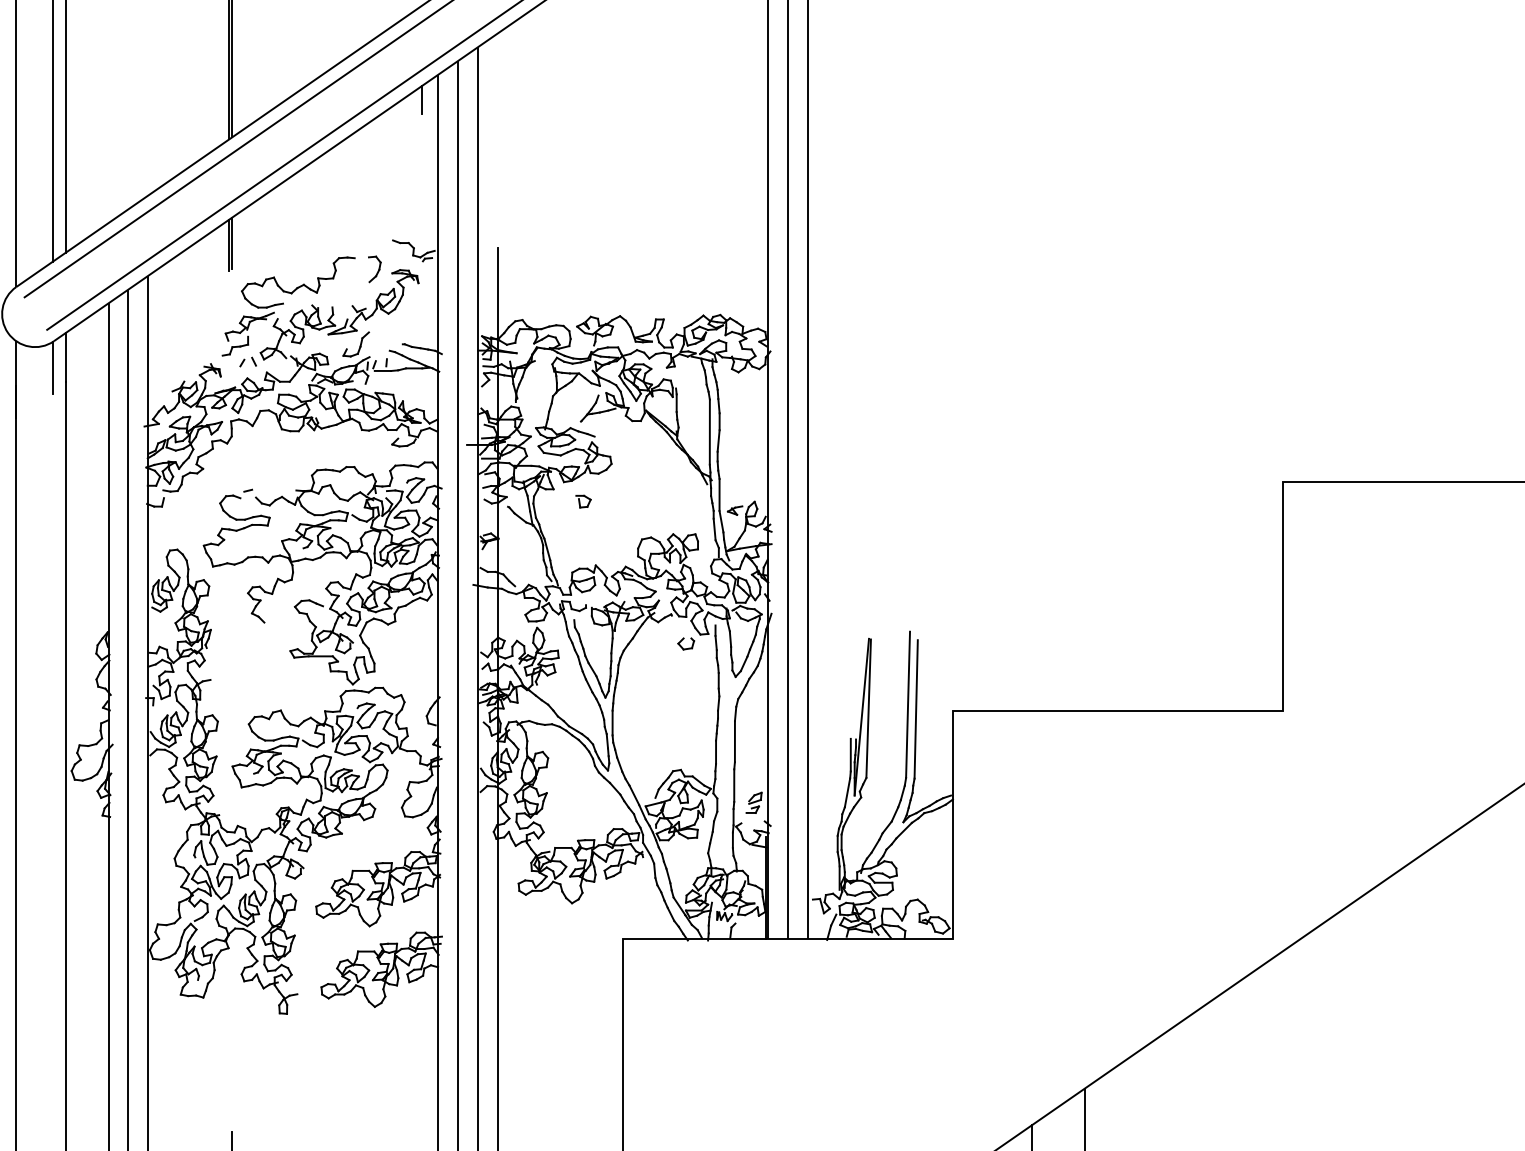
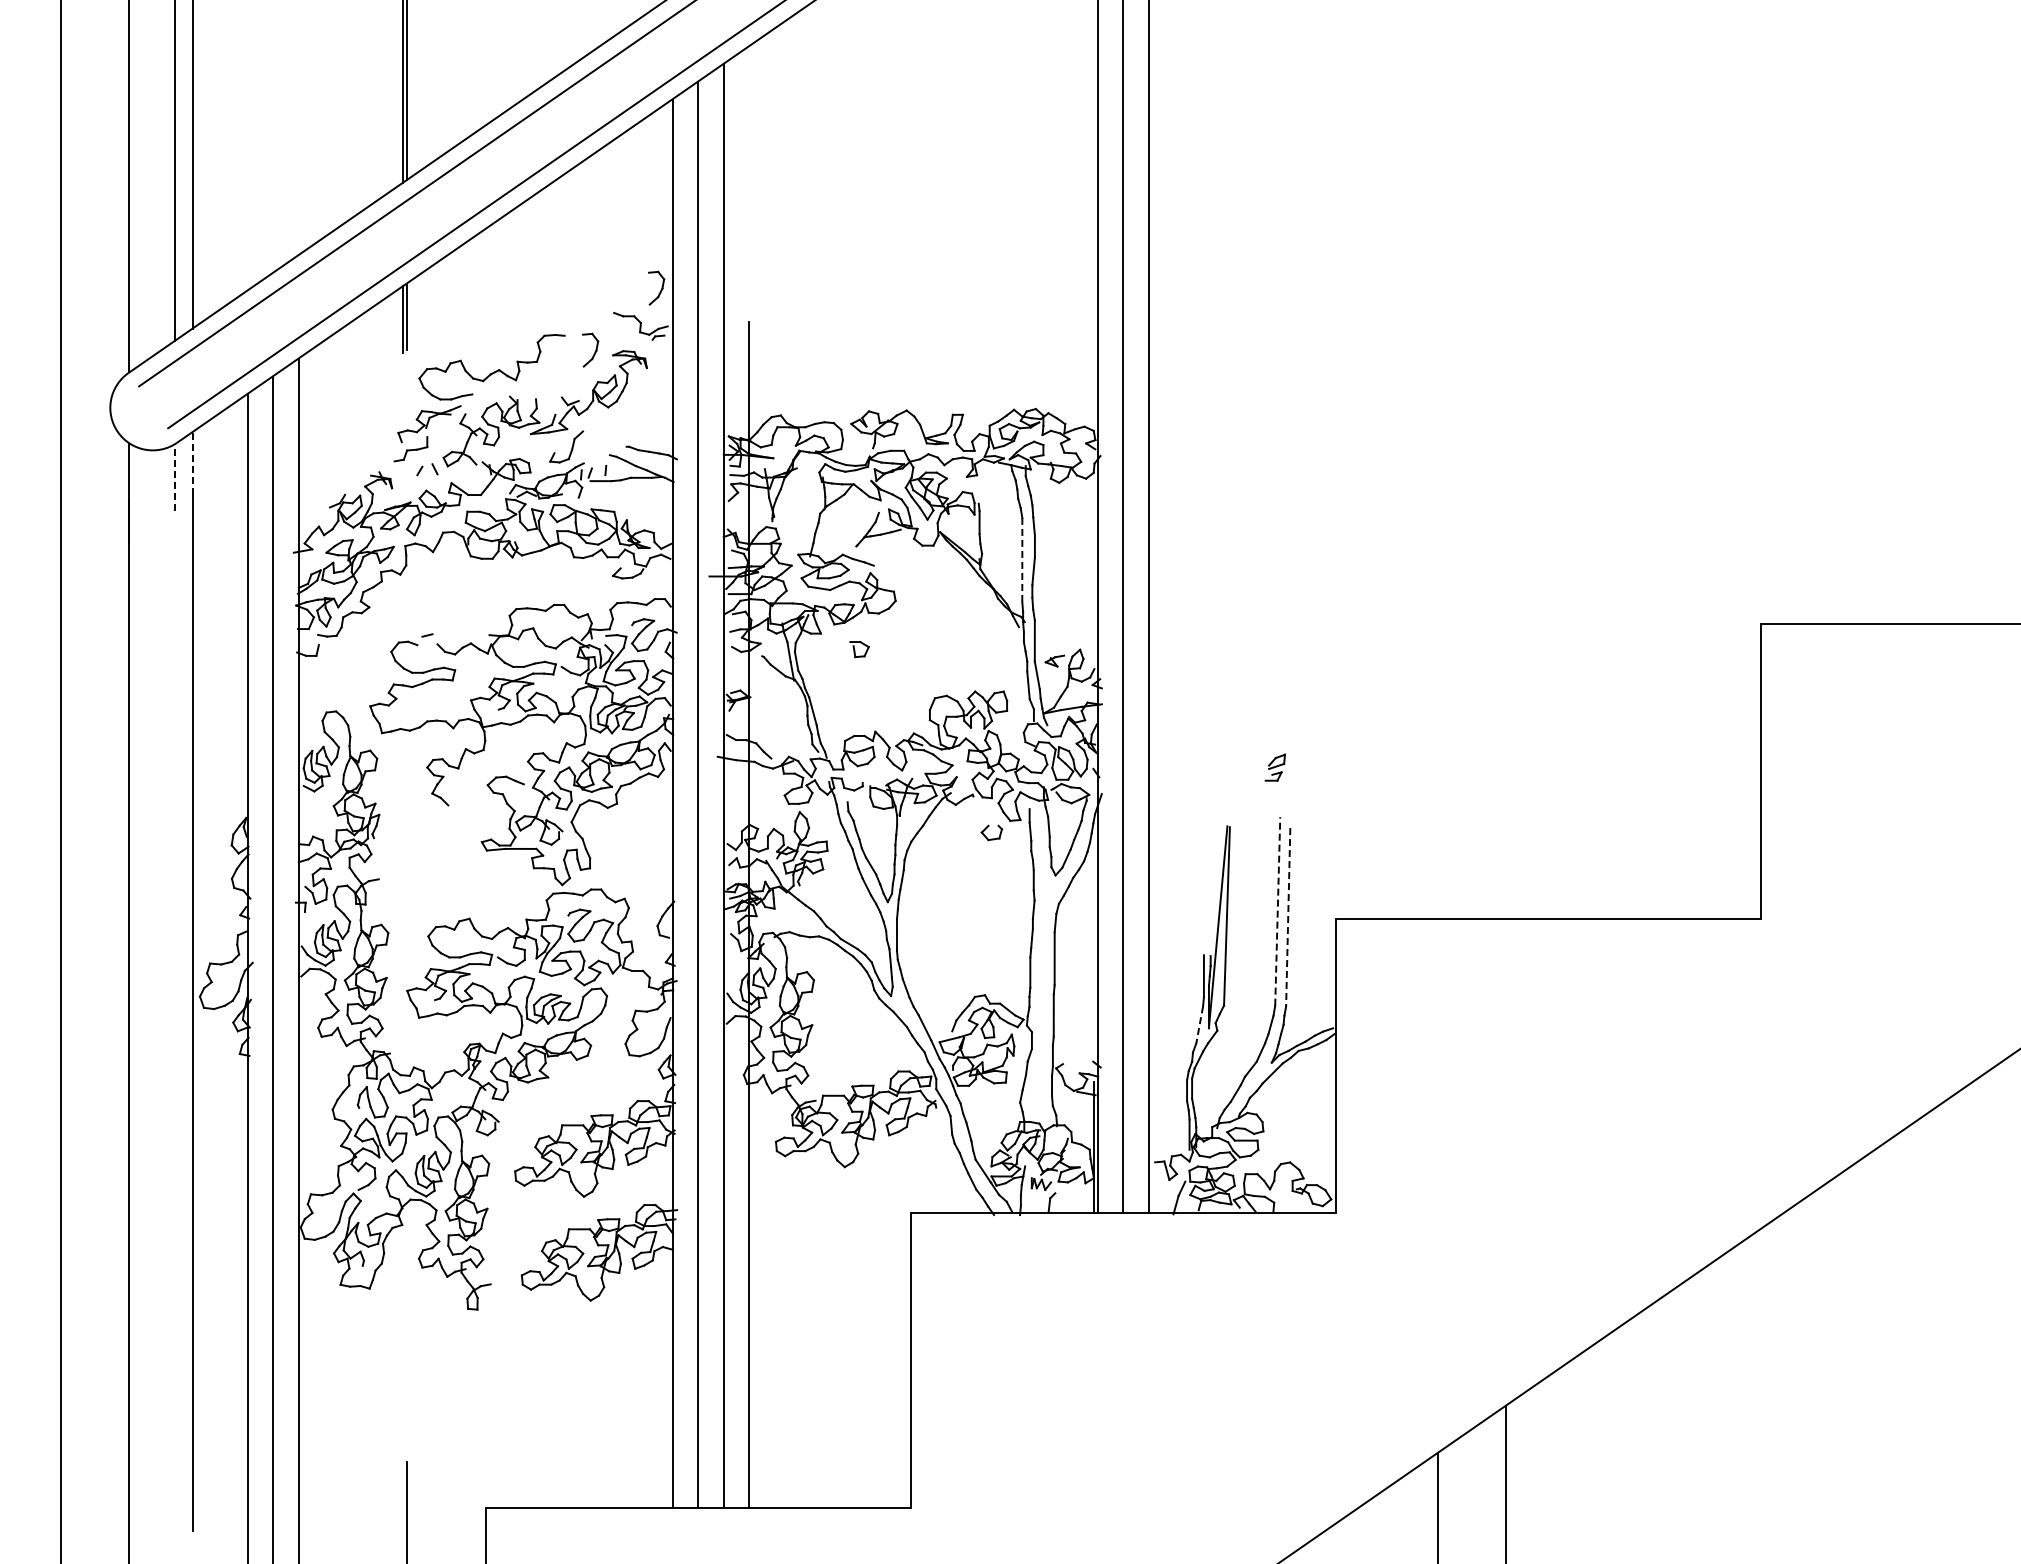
line: (422, 99) -> (652, 131), removed
part: (425, 220) -> (656, 287), added
line: (65, 356) -> (192, 462), solid -> dashed
line: (52, 367) -> (175, 476), solid -> dashed
line: (709, 432) -> (1022, 560), solid -> dashed
line: (907, 704) -> (1277, 910), solid -> dashed
line: (916, 709) -> (1288, 917), solid -> dashed
line: (847, 792) -> (1199, 1024), solid -> dashed
part: (753, 802) -> (1274, 767), moved

